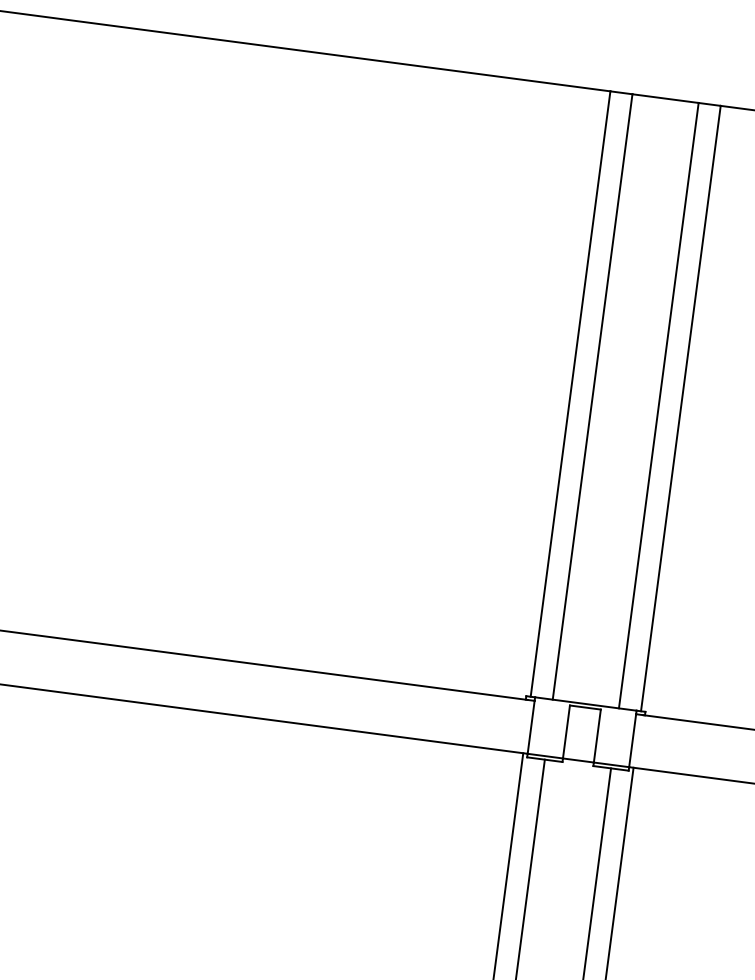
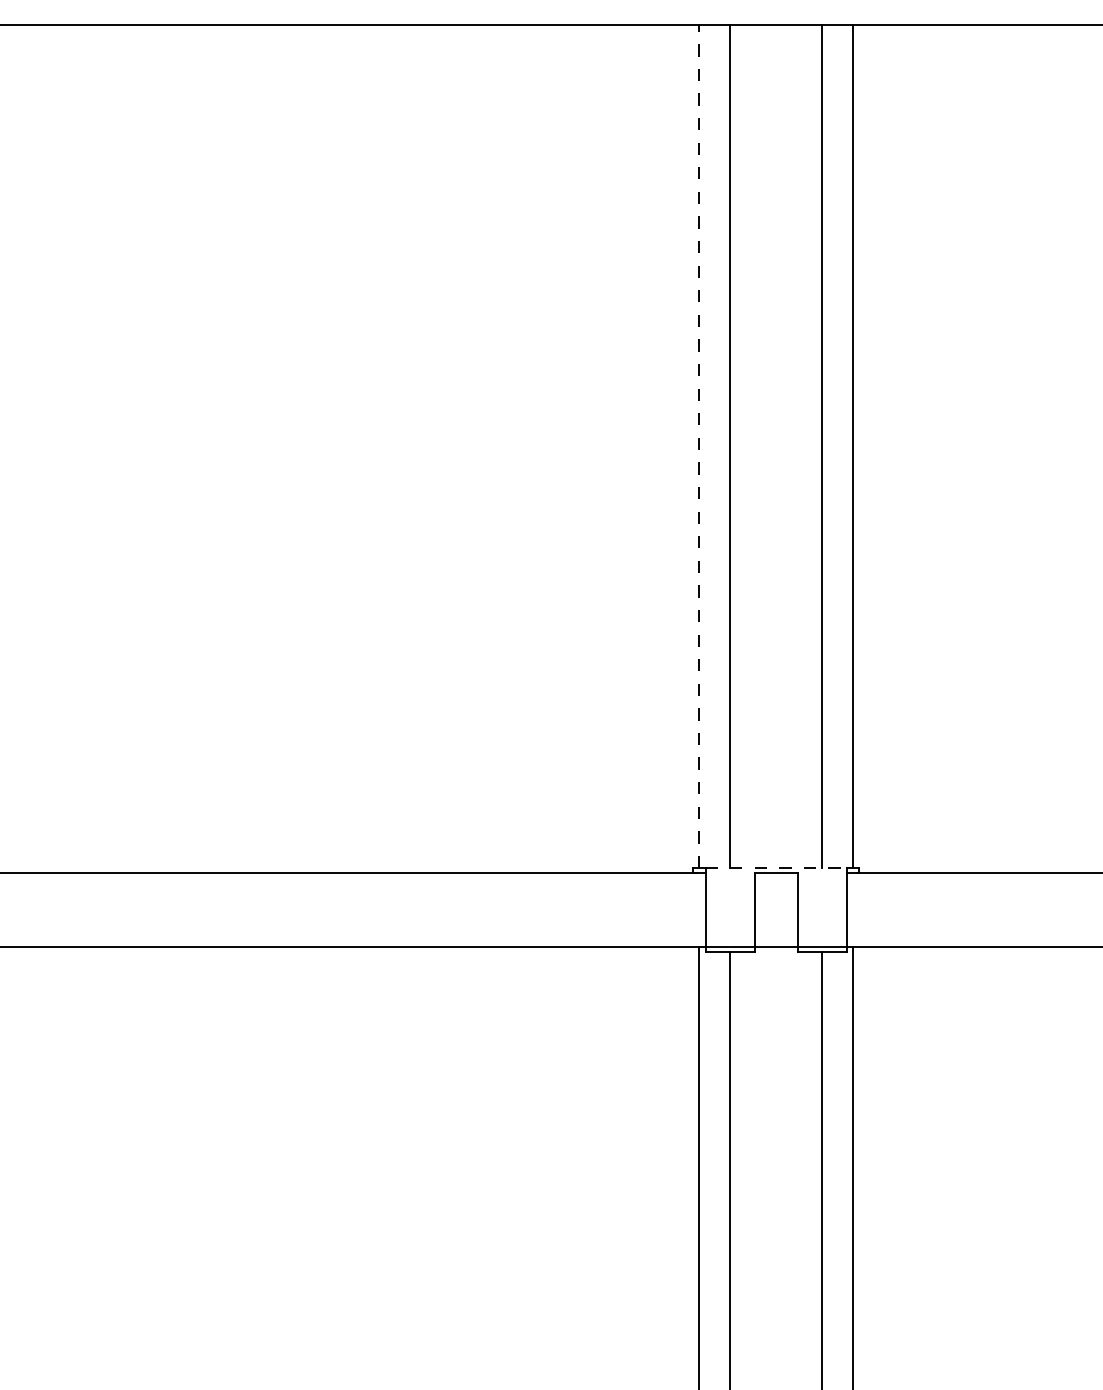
line: (570, 394) -> (699, 446), solid -> dashed
line: (586, 704) -> (776, 868), solid -> dashed

